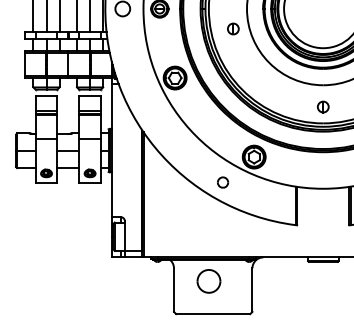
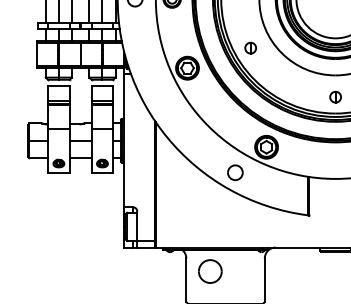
part: (233, 28) -> (250, 47), moved
part: (222, 182) -> (234, 172), size x1.43
part: (208, 281) -> (209, 271), moved

